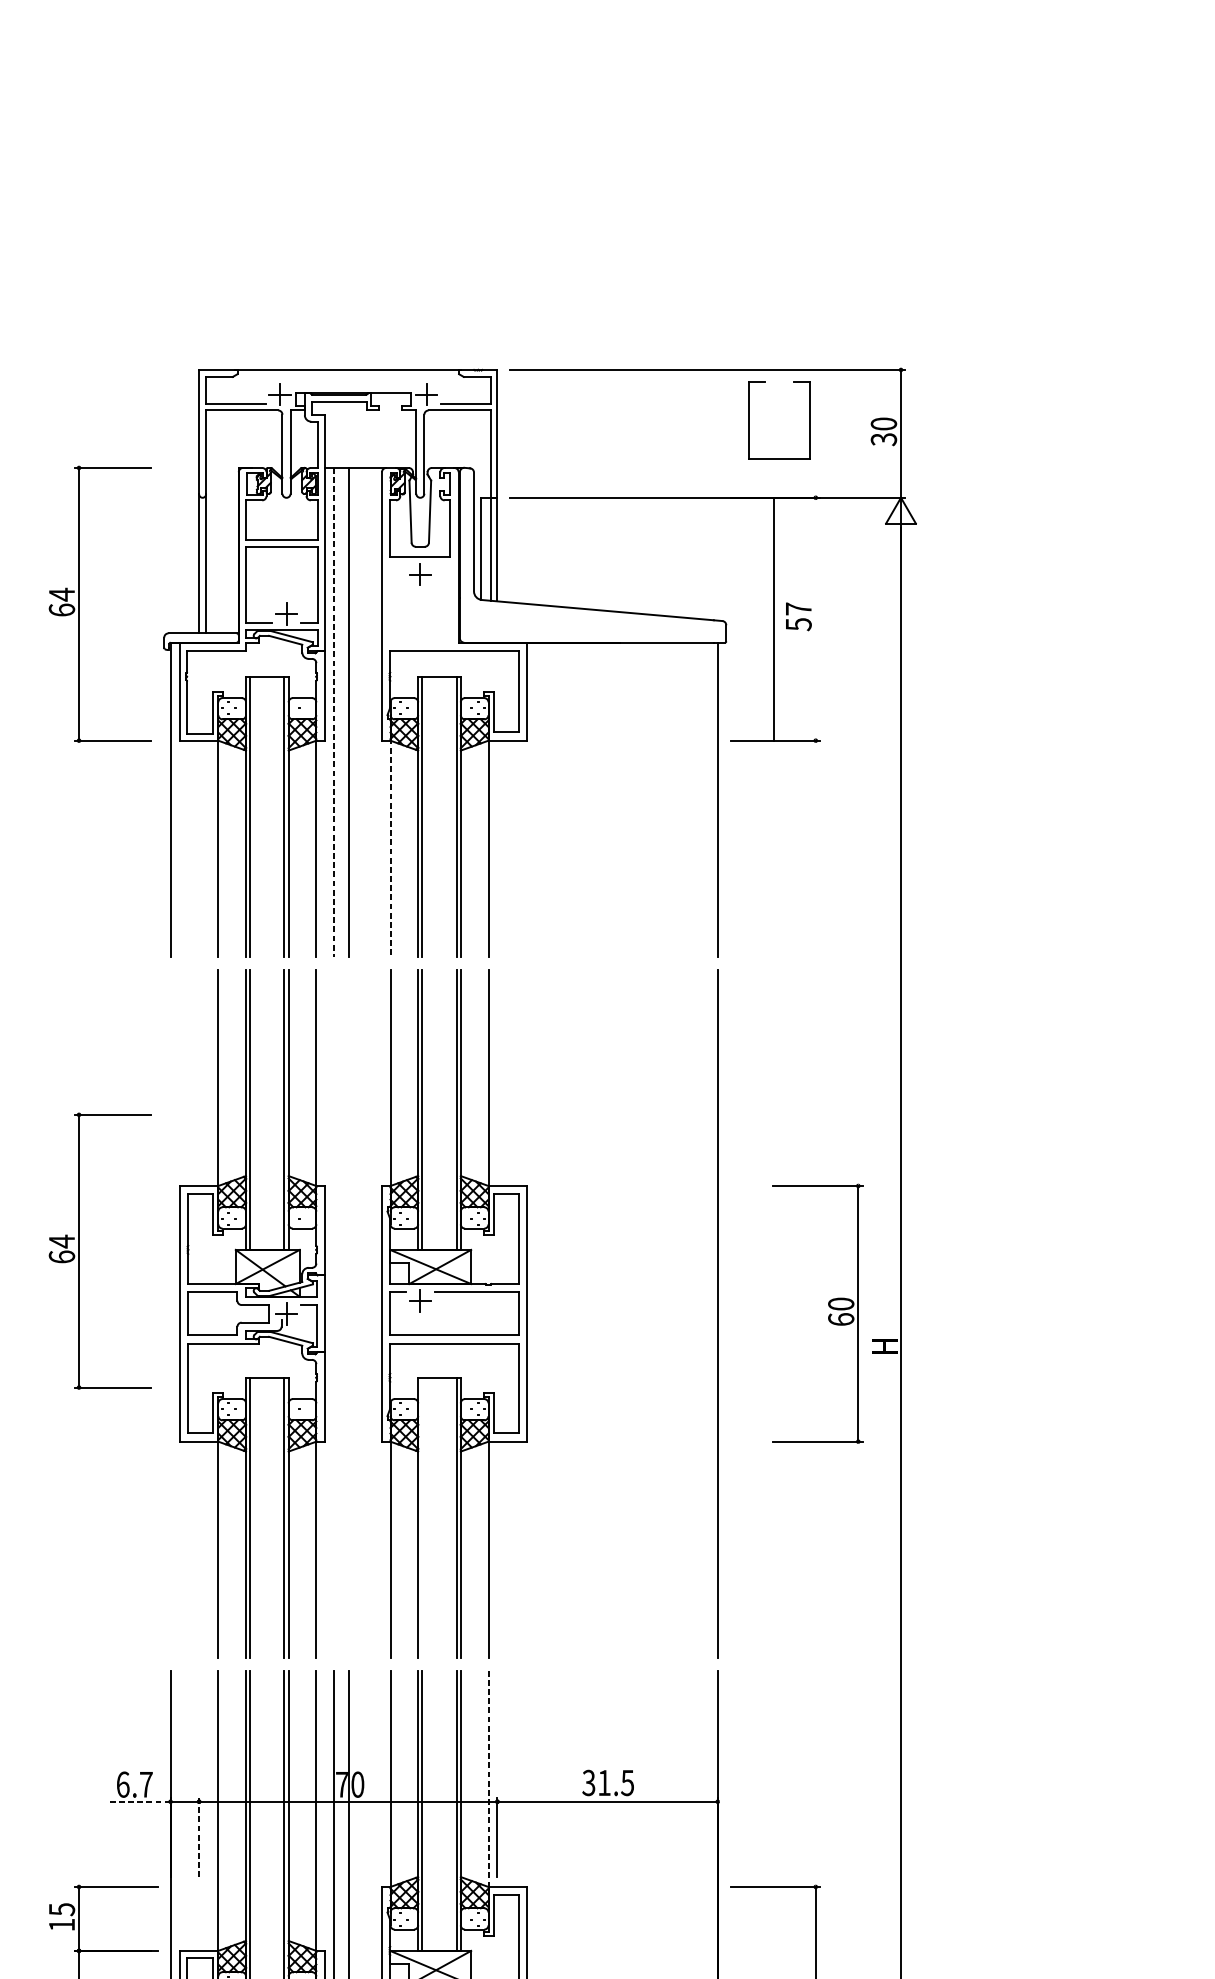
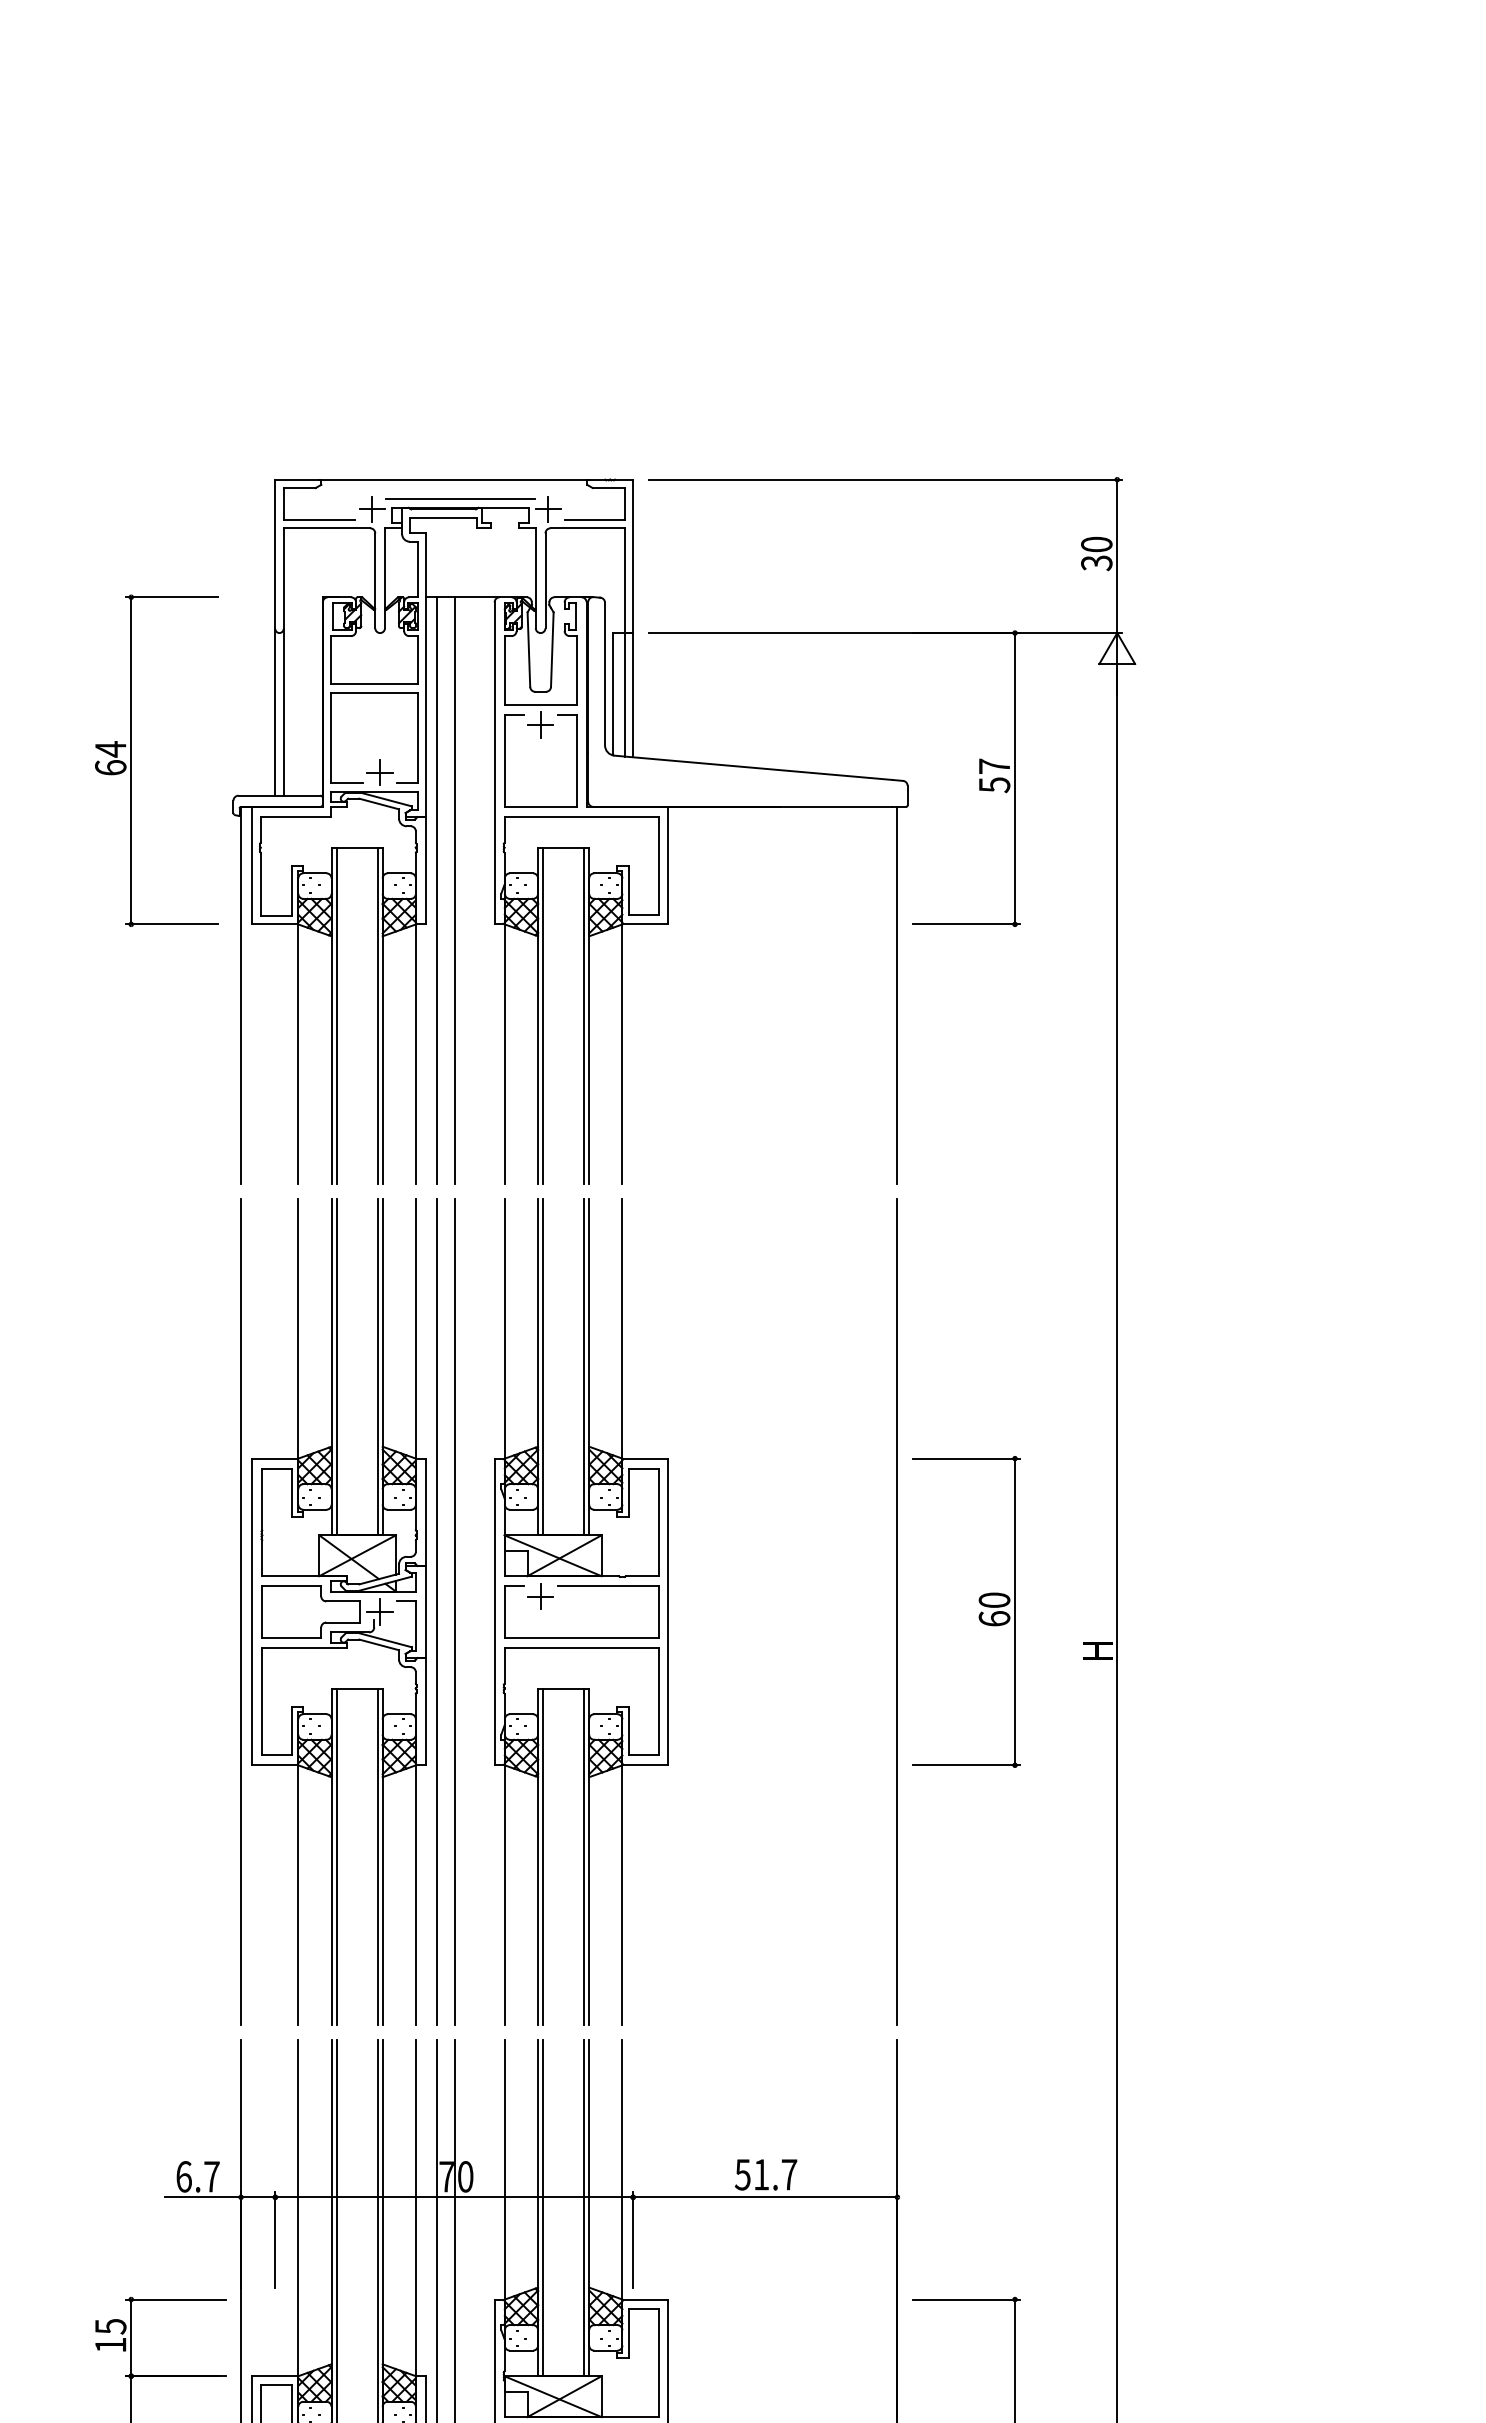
line: (353, 386) -> (460, 499), added
part: (750, 420) -> (505, 760), moved
line: (774, 619) -> (1015, 778), moved
line: (334, 713) -> (437, 891), dashed -> solid
line: (390, 847) -> (504, 1052), dashed -> solid
part: (79, 1250) -> (131, 1536), removed
line: (170, 1313) -> (241, 1611), added
line: (334, 1313) -> (437, 1611), added
line: (349, 1313) -> (455, 1611), added
part: (827, 1317) -> (978, 1616), moved
line: (422, 1517) -> (543, 1856), added
line: (488, 1780) -> (622, 2171), dashed -> solid
text: (608, 1782) -> (766, 2174), 31.5 -> 51.7
line: (138, 1801) -> (202, 2197), dashed -> solid
line: (199, 1837) -> (275, 2240), dashed -> solid

